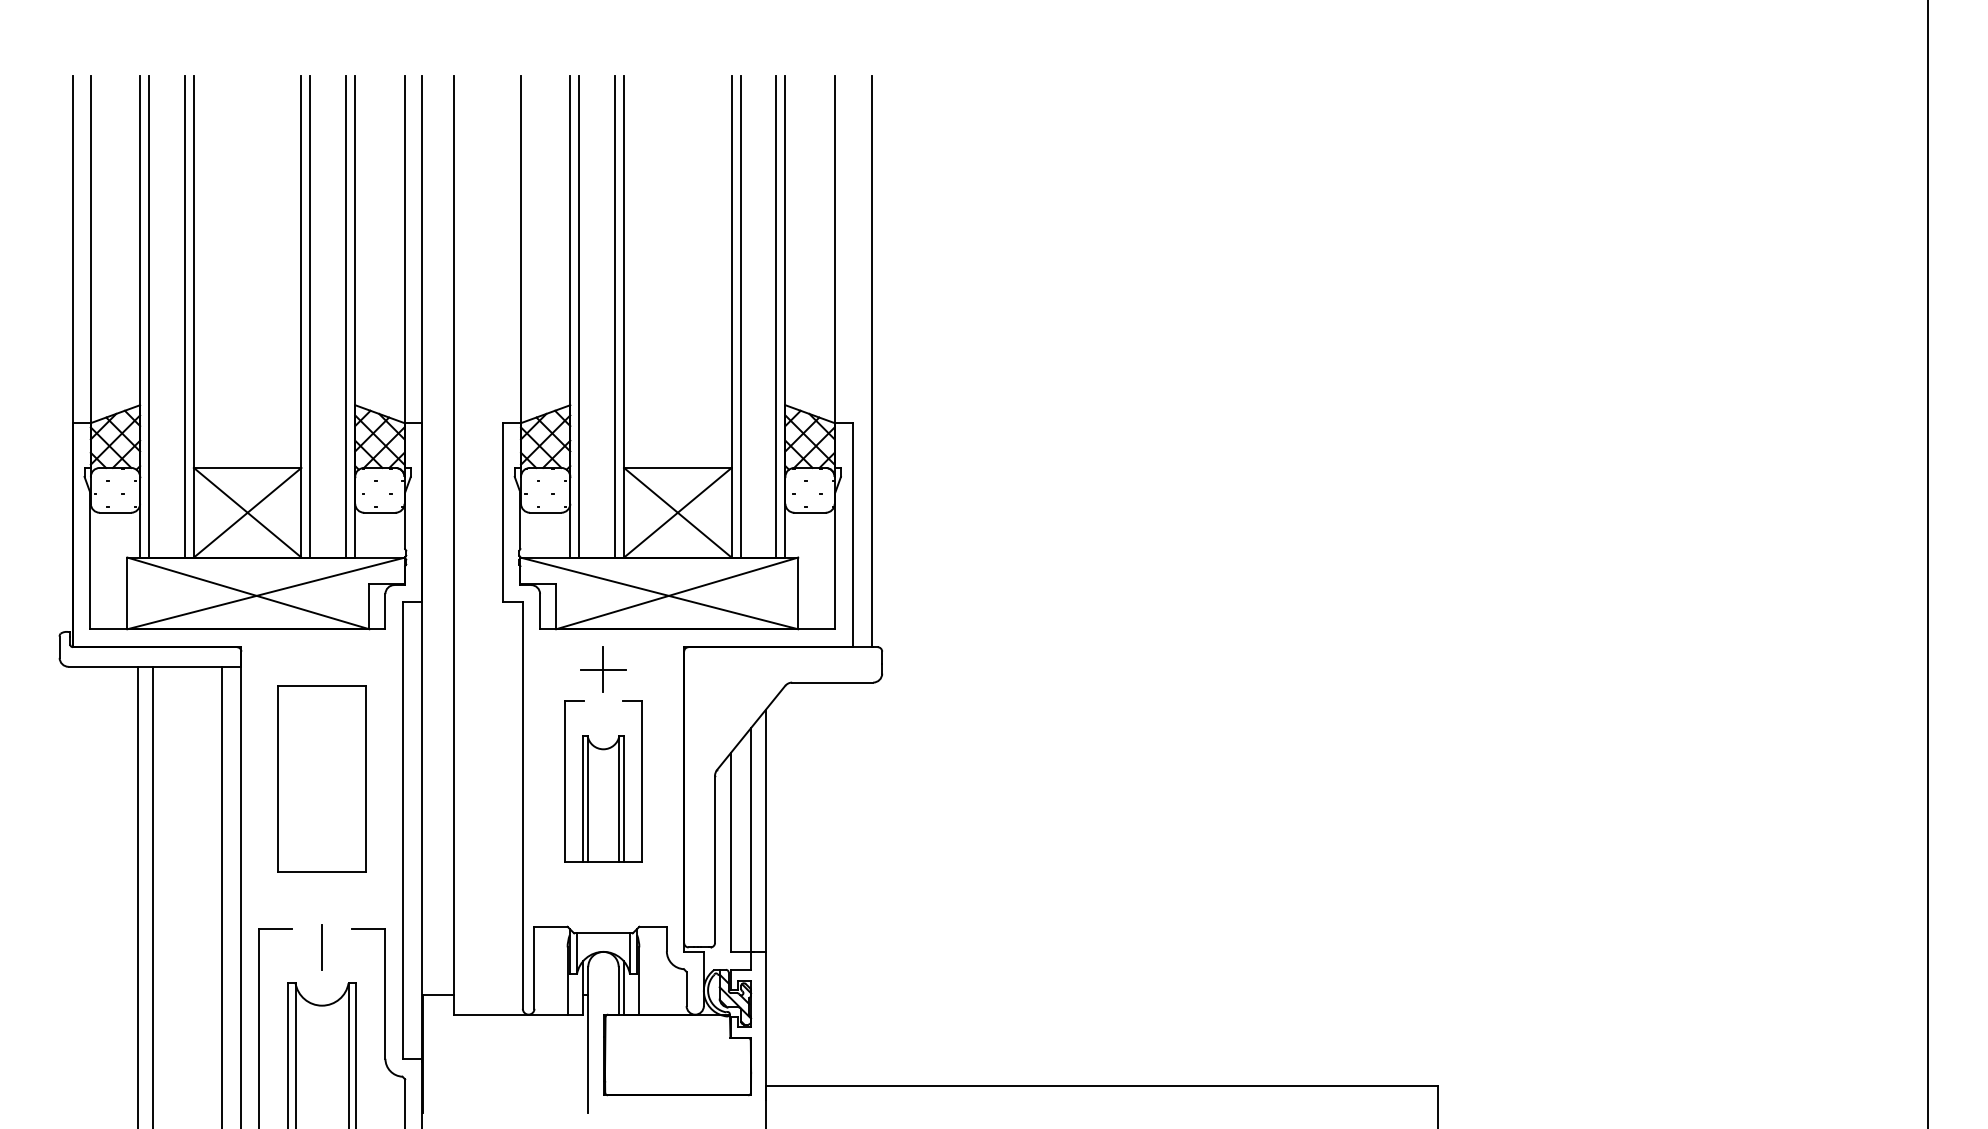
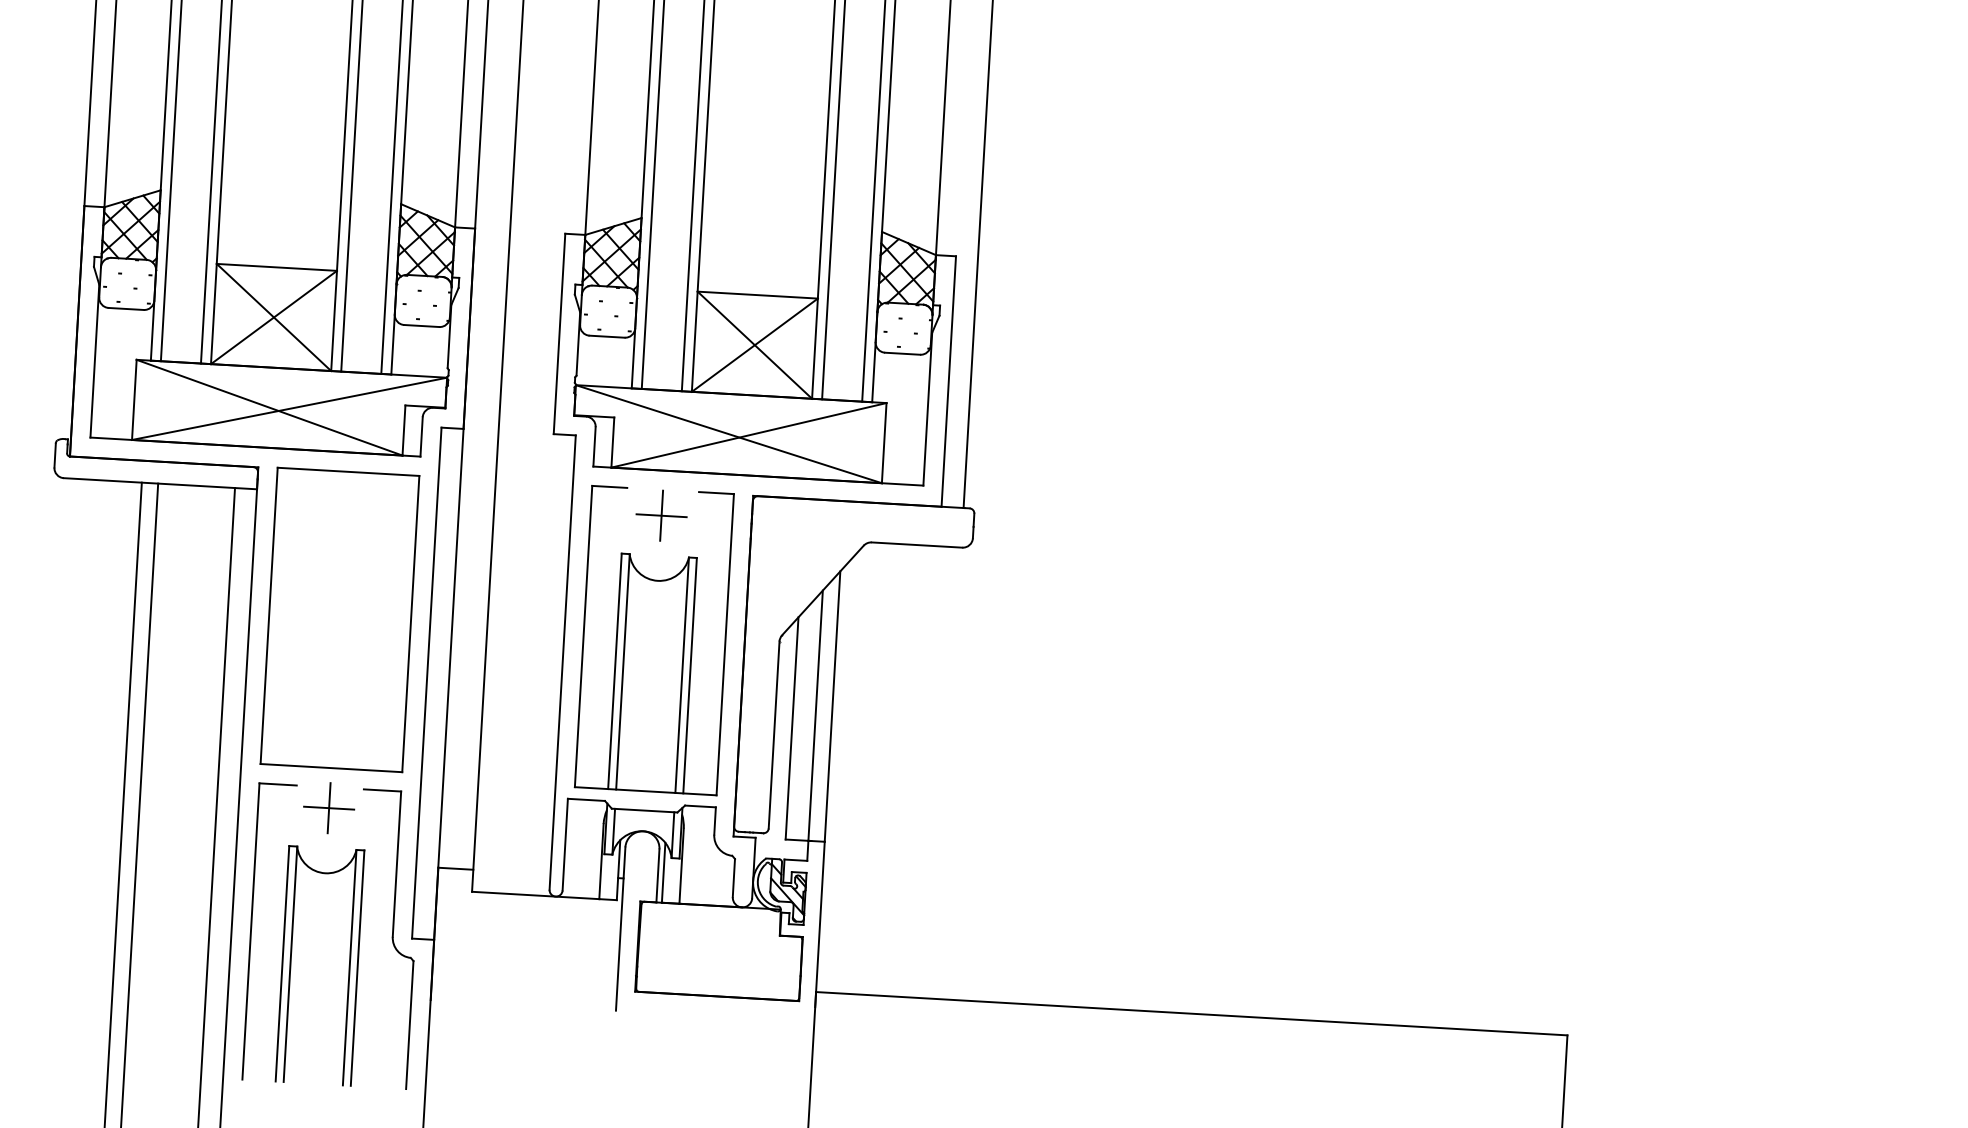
part: (321, 779) -> (339, 620), size x1.43
part: (603, 781) -> (654, 640), size x1.67
line: (321, 947) -> (328, 808), added

